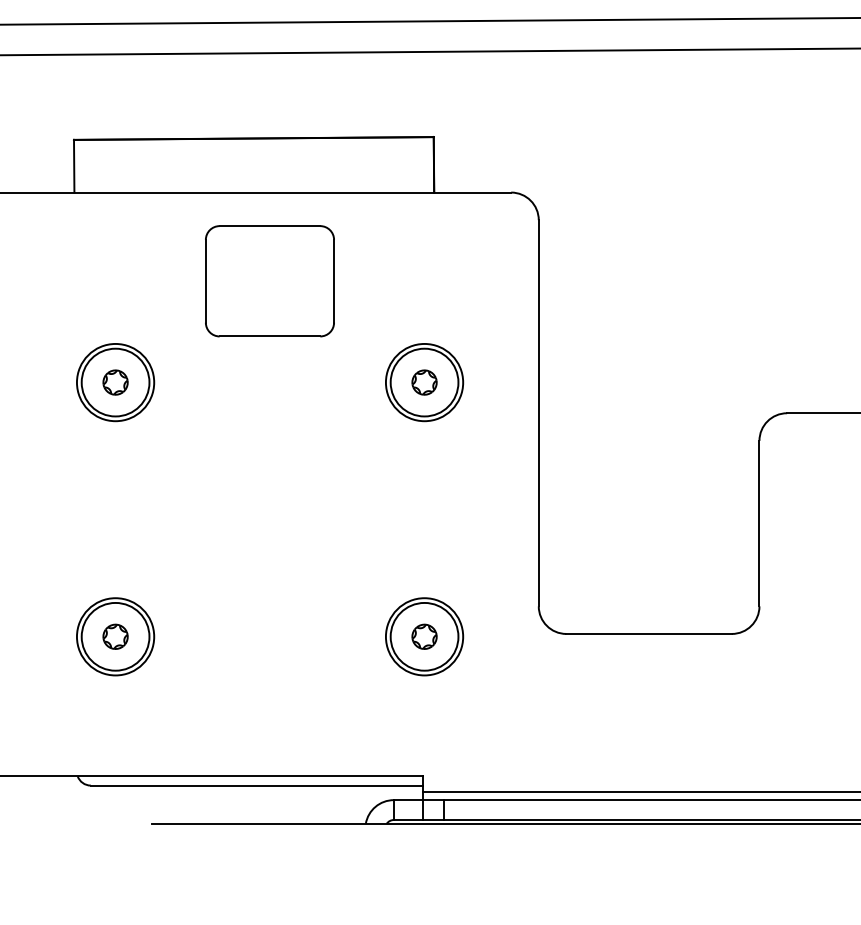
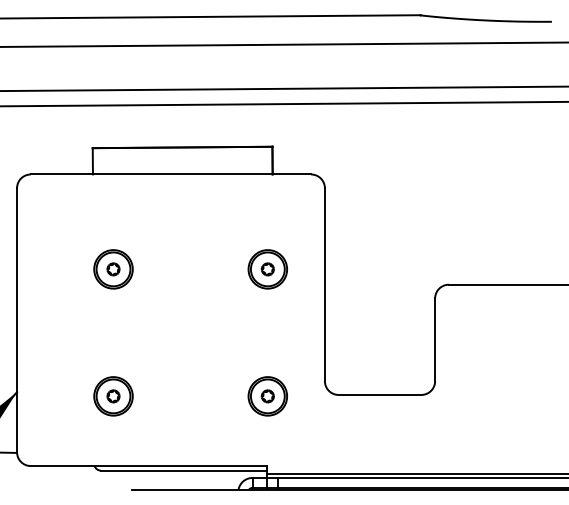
part: (269, 280) -> (190, 218), removed

